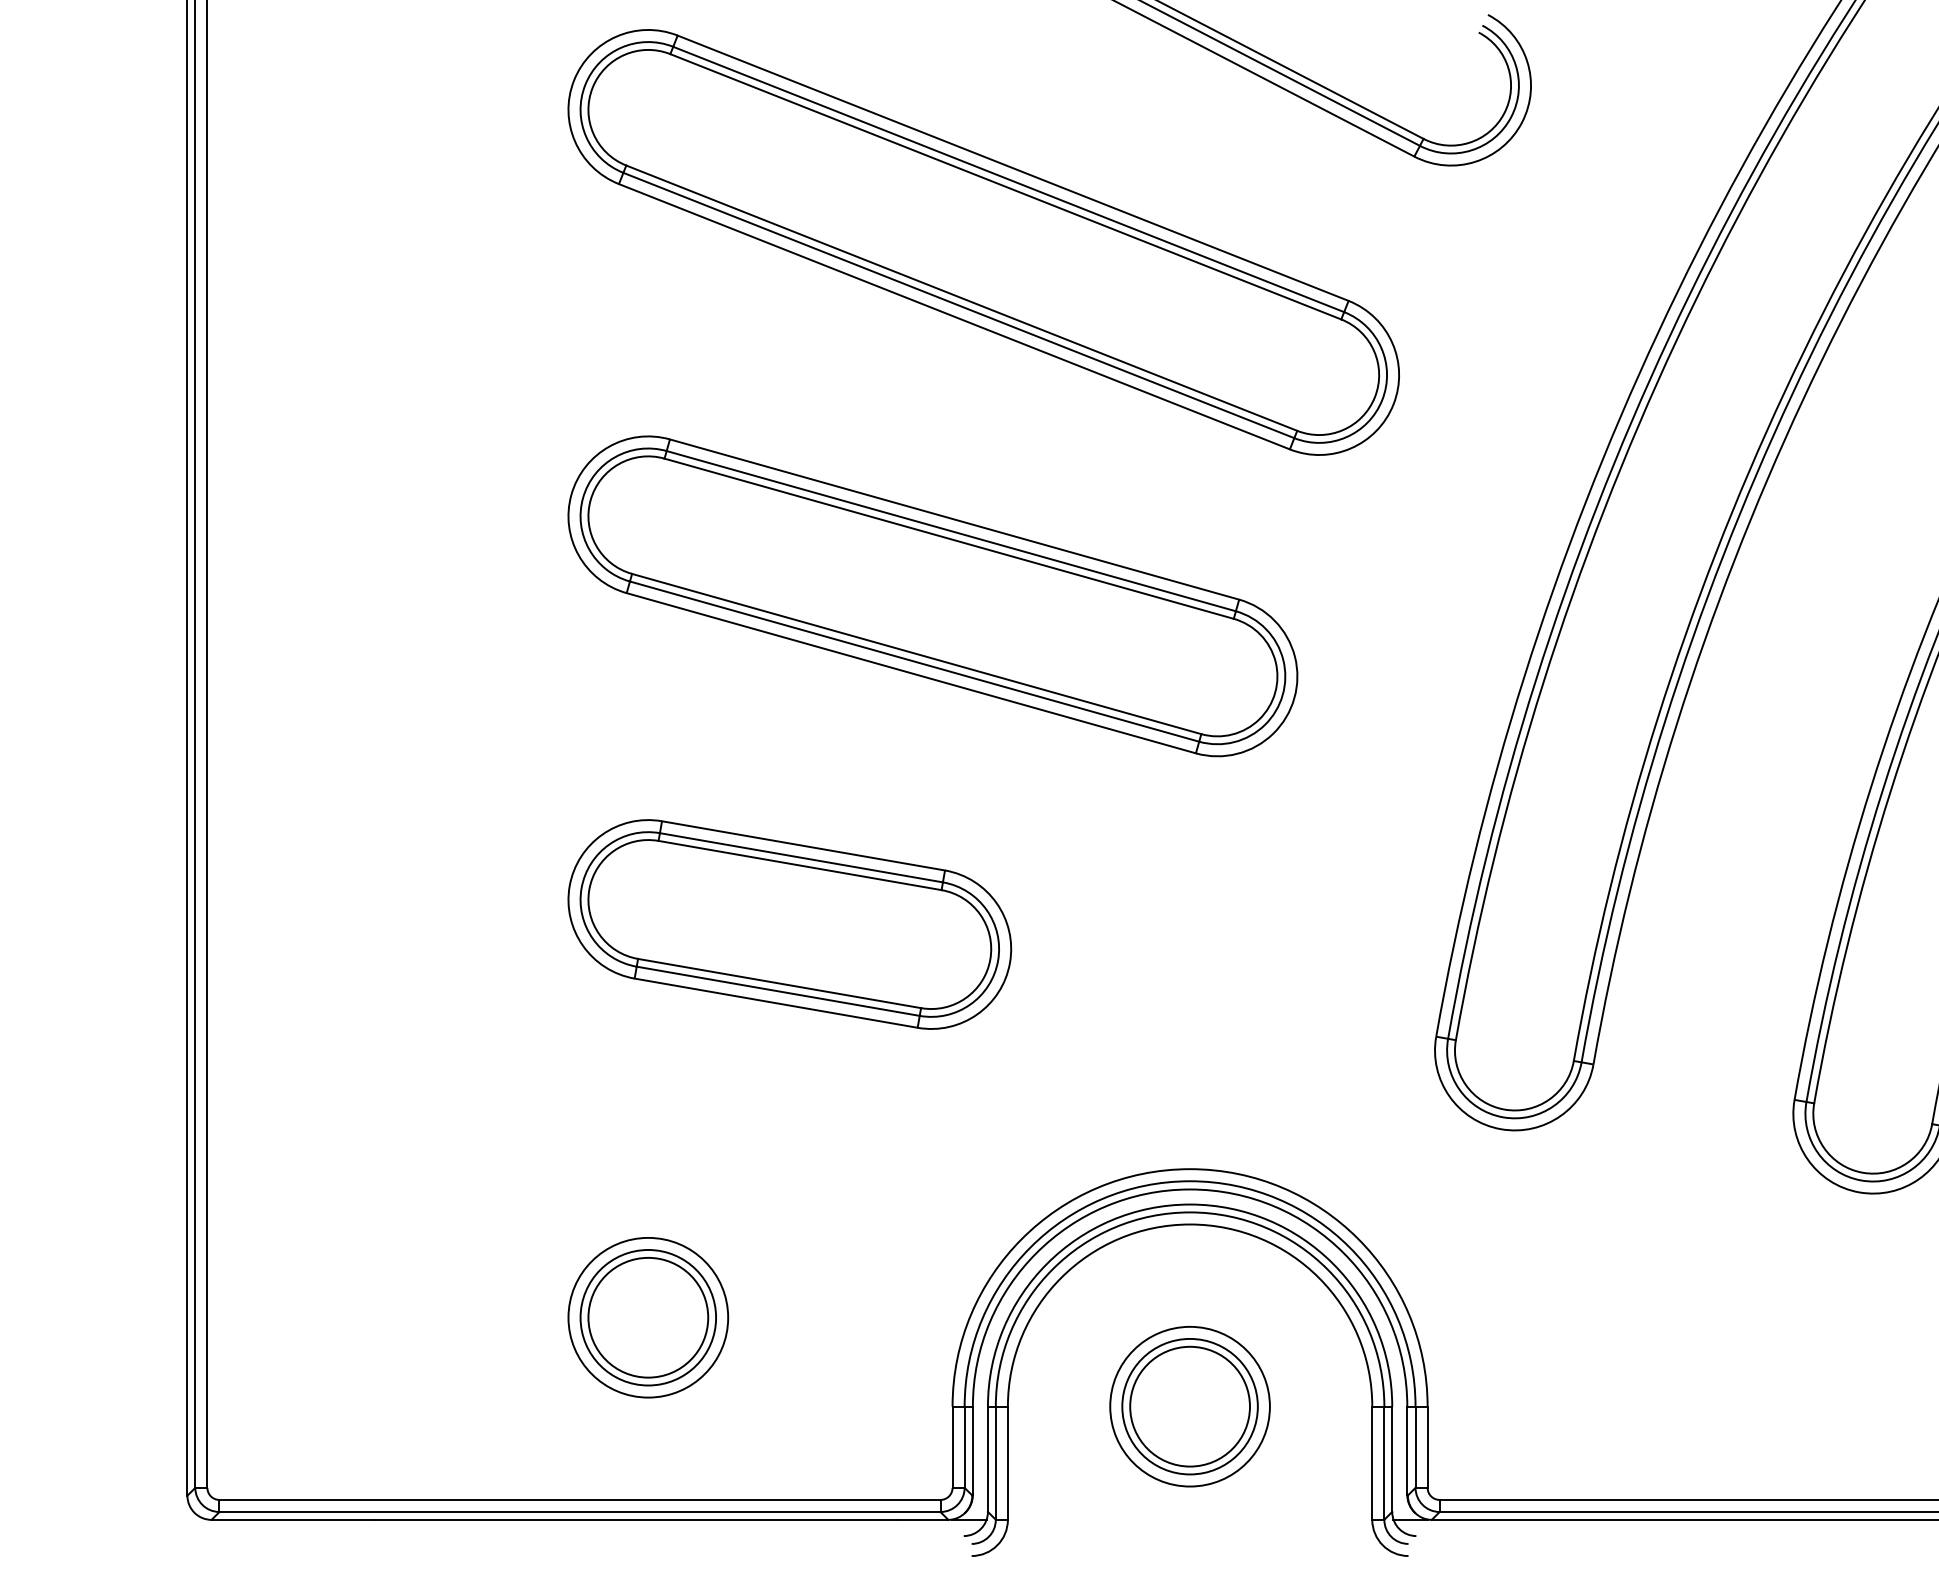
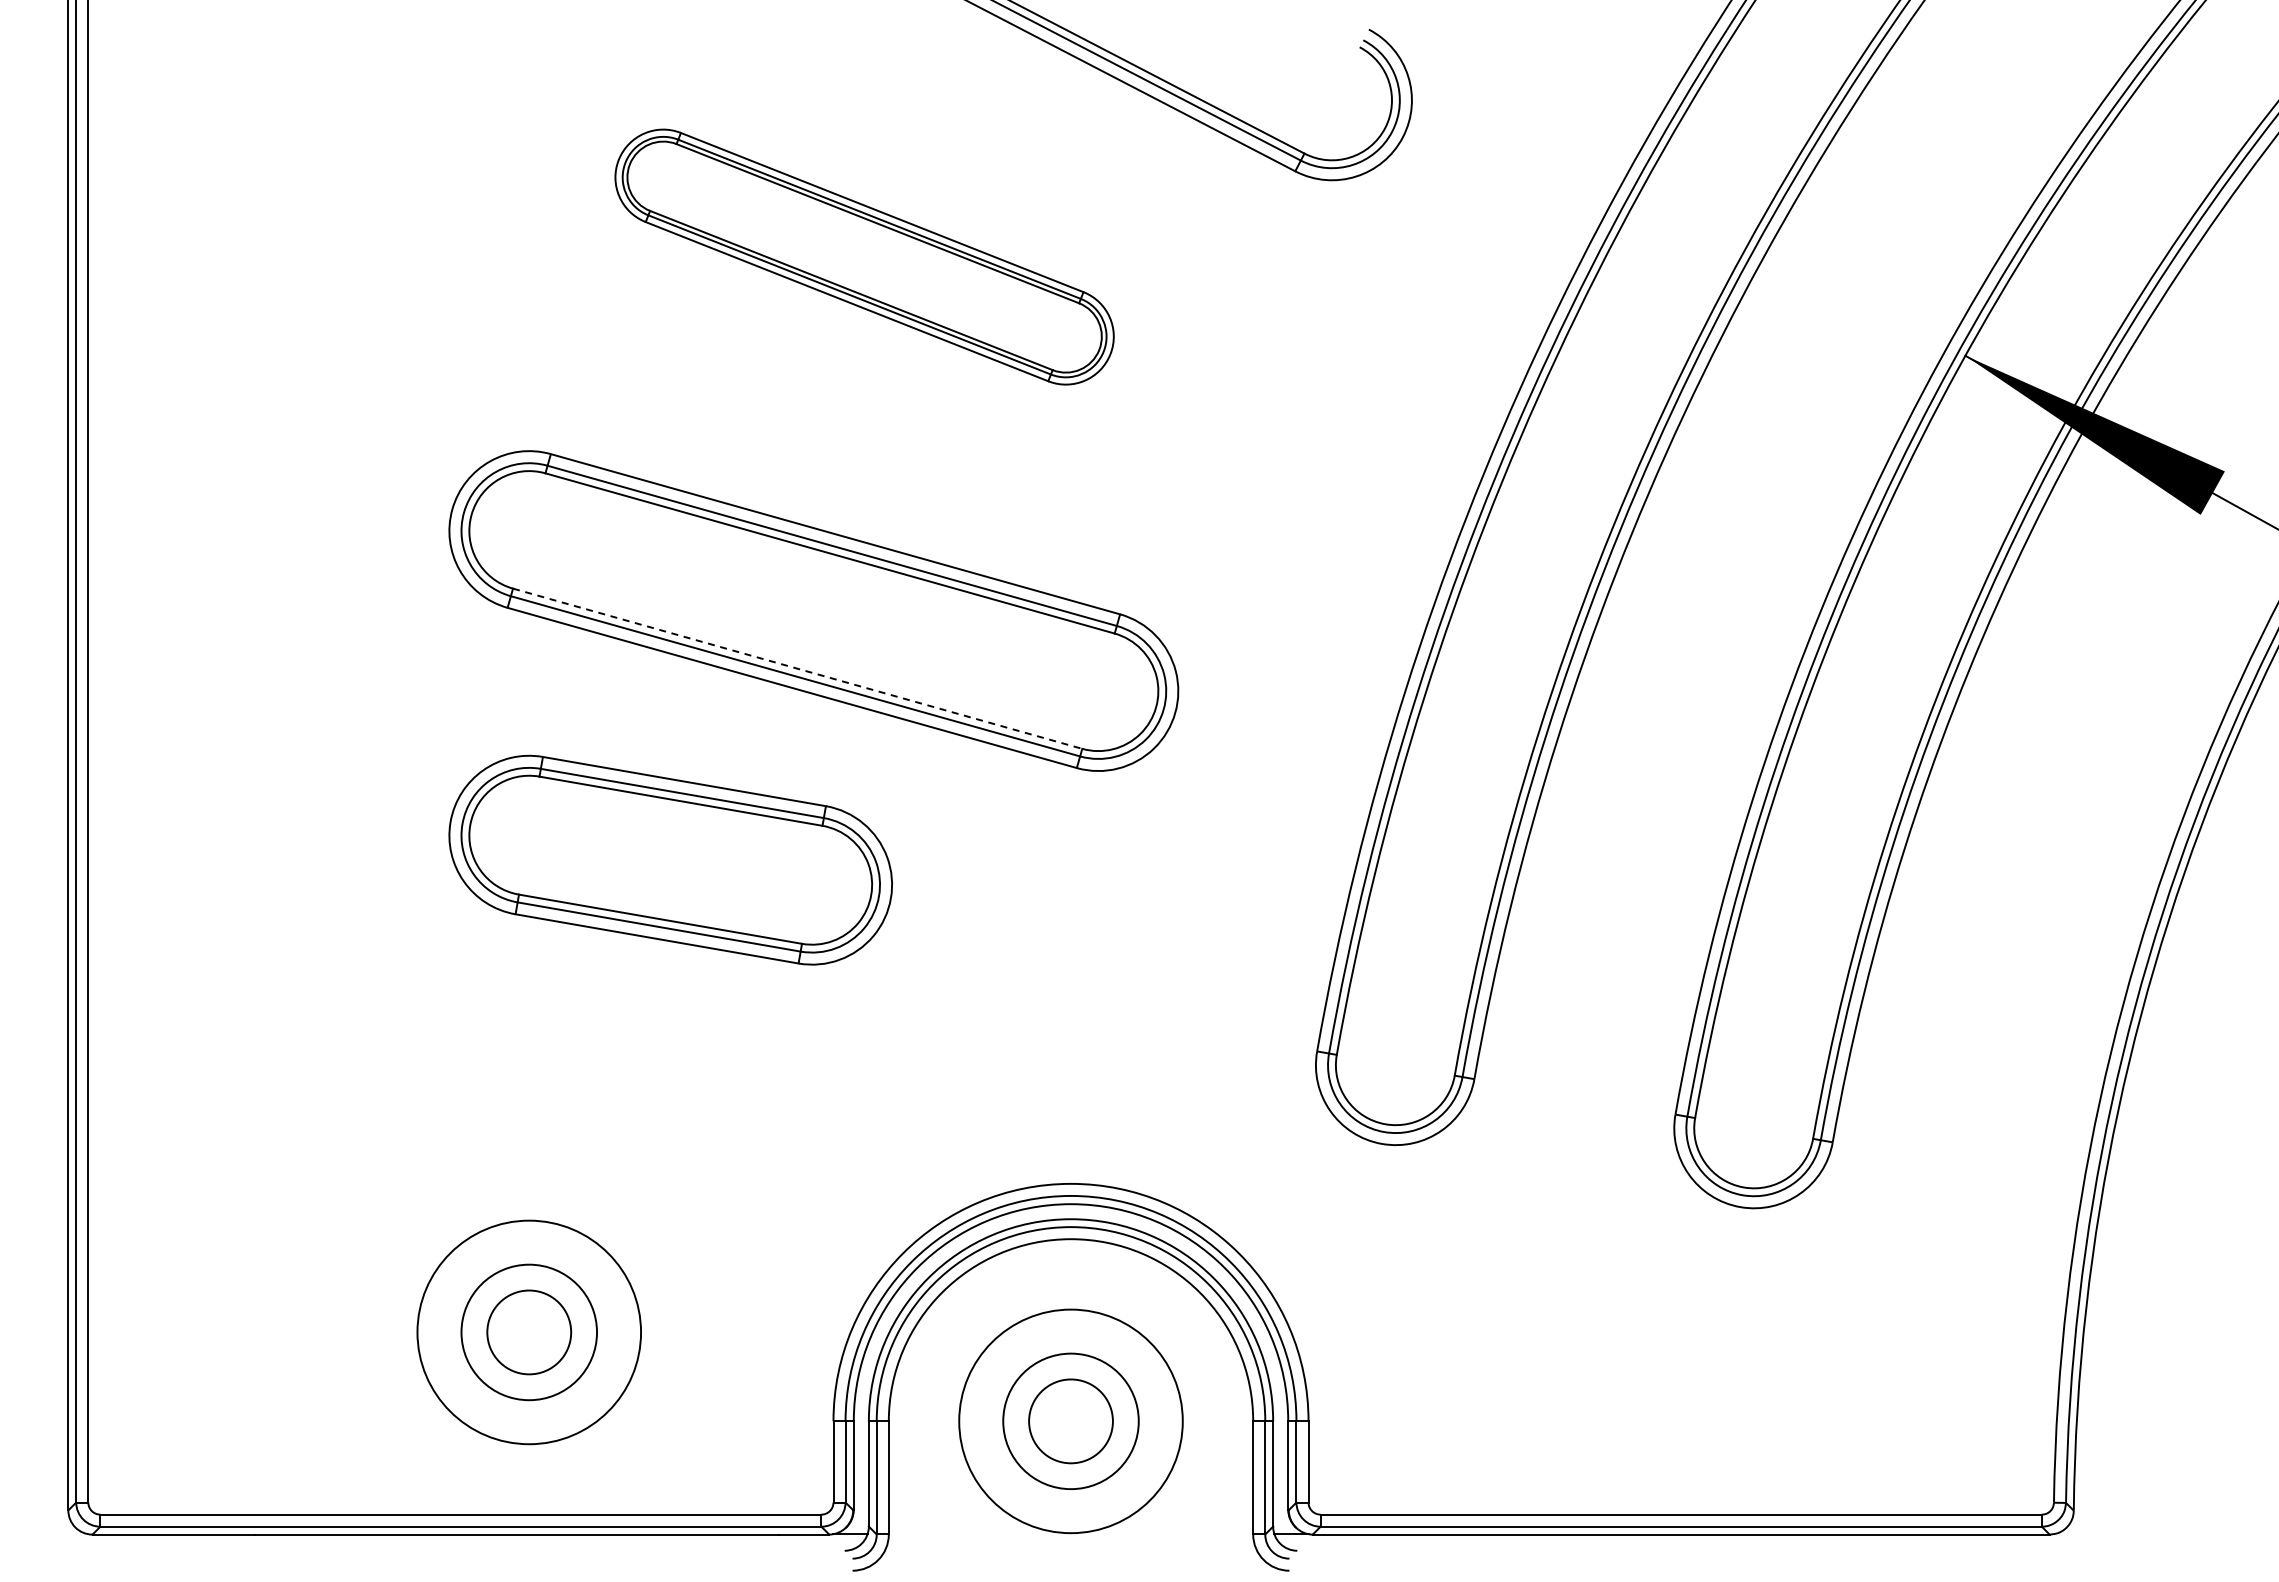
part: (983, 241) -> (864, 256), size x0.6
line: (916, 653) -> (797, 668), solid -> dashed
part: (789, 923) -> (670, 859), moved
circle: (648, 1317) -> (529, 1332), size x0.7
circle: (648, 1317) -> (529, 1332), size x1.4
circle: (1189, 1406) -> (1070, 1421), size x0.7
circle: (1189, 1406) -> (1070, 1421), size x1.4

